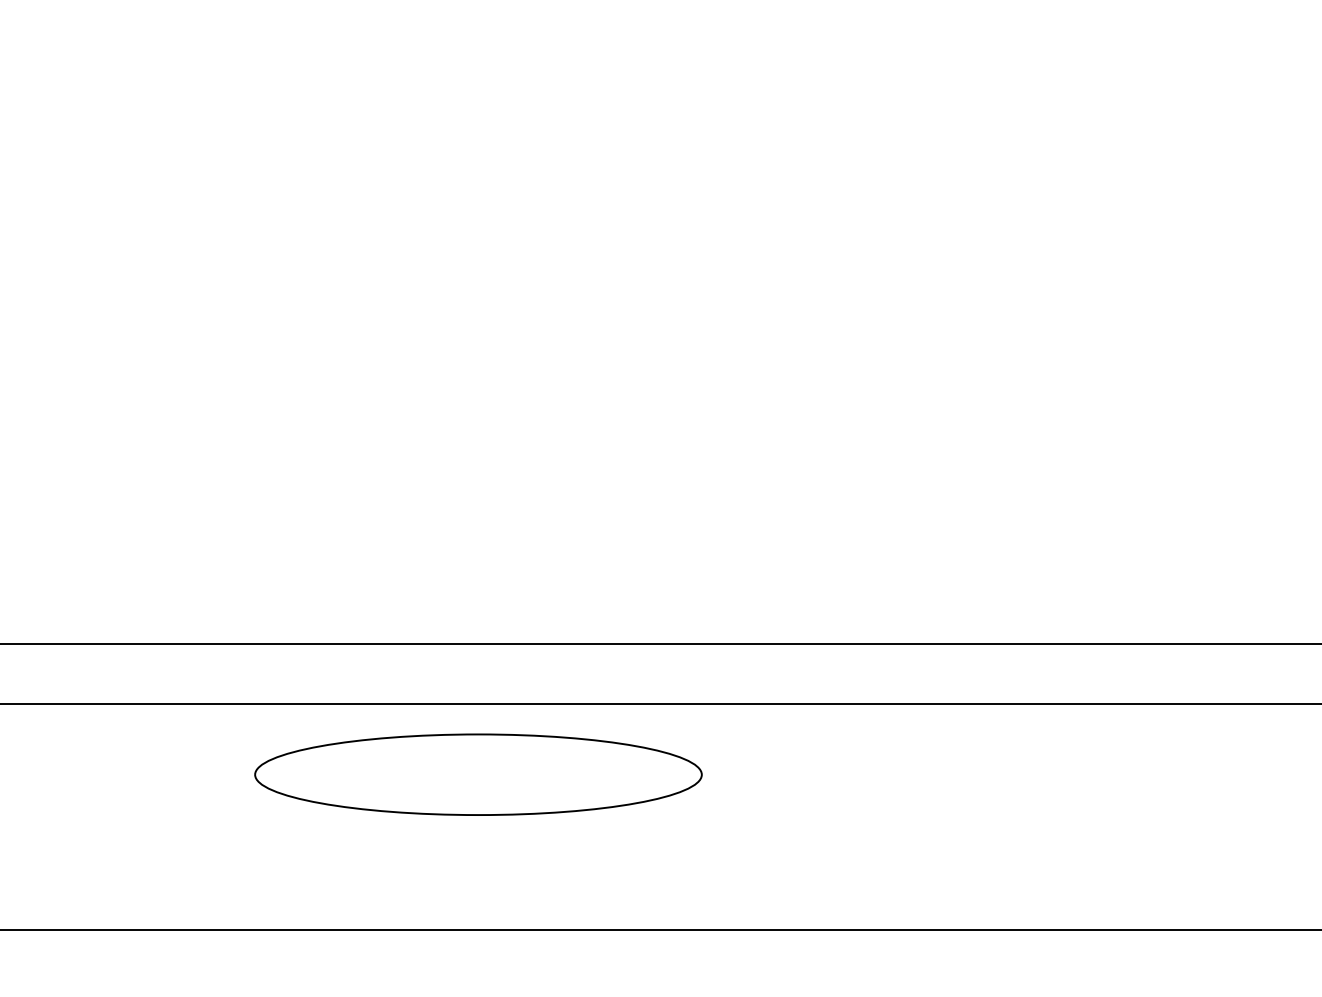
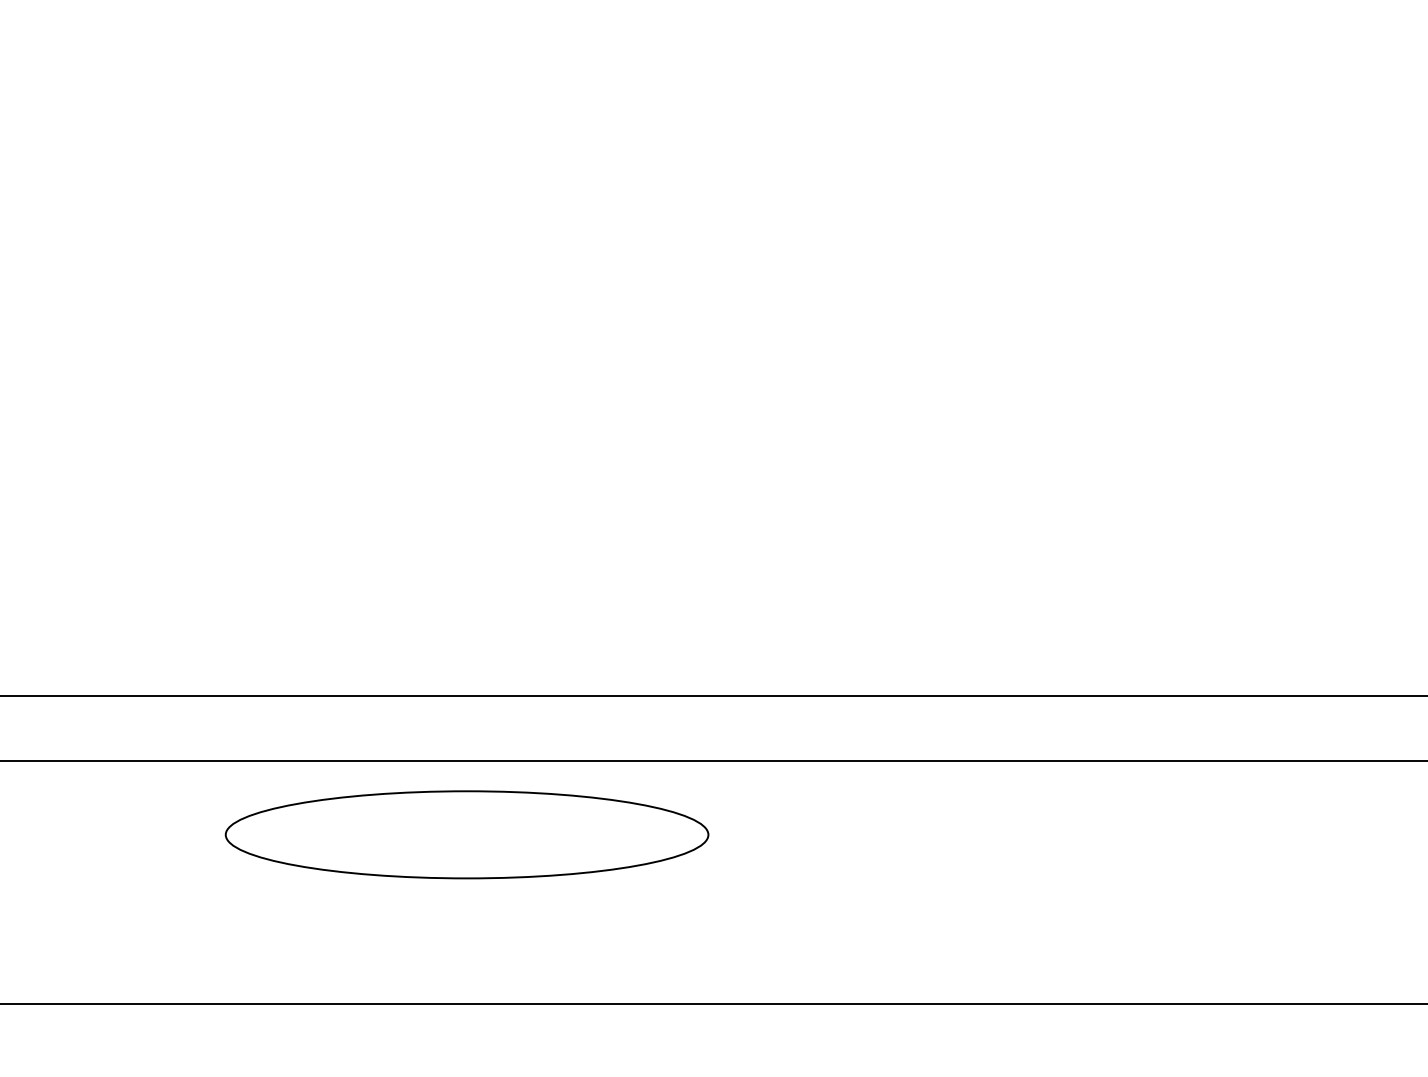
part: (478, 774) -> (467, 834), moved

